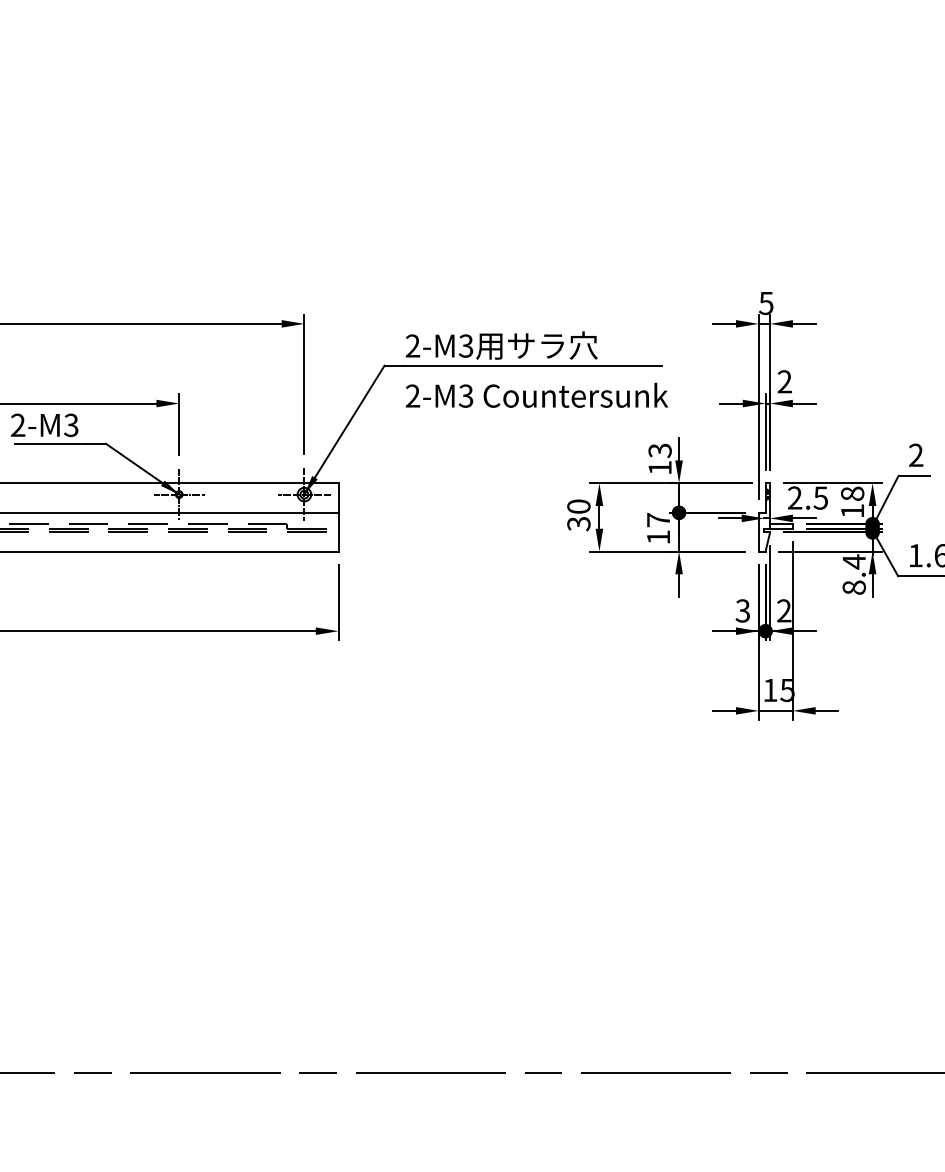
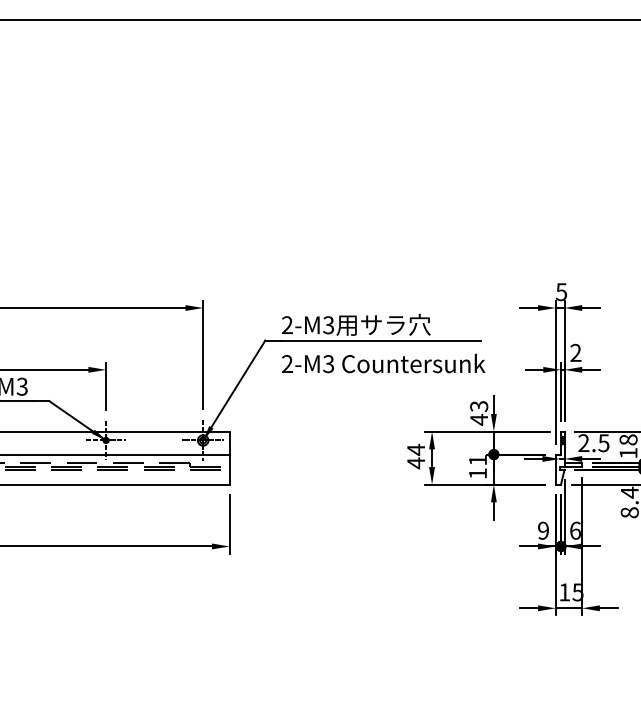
text: (659, 467) -> (478, 419), 13 -> 43
text: (578, 515) -> (415, 456), 30 -> 44
text: (658, 520) -> (477, 460), 17 -> 11
text: (742, 610) -> (543, 530), 3 -> 9
text: (784, 610) -> (575, 530), 2 -> 6

